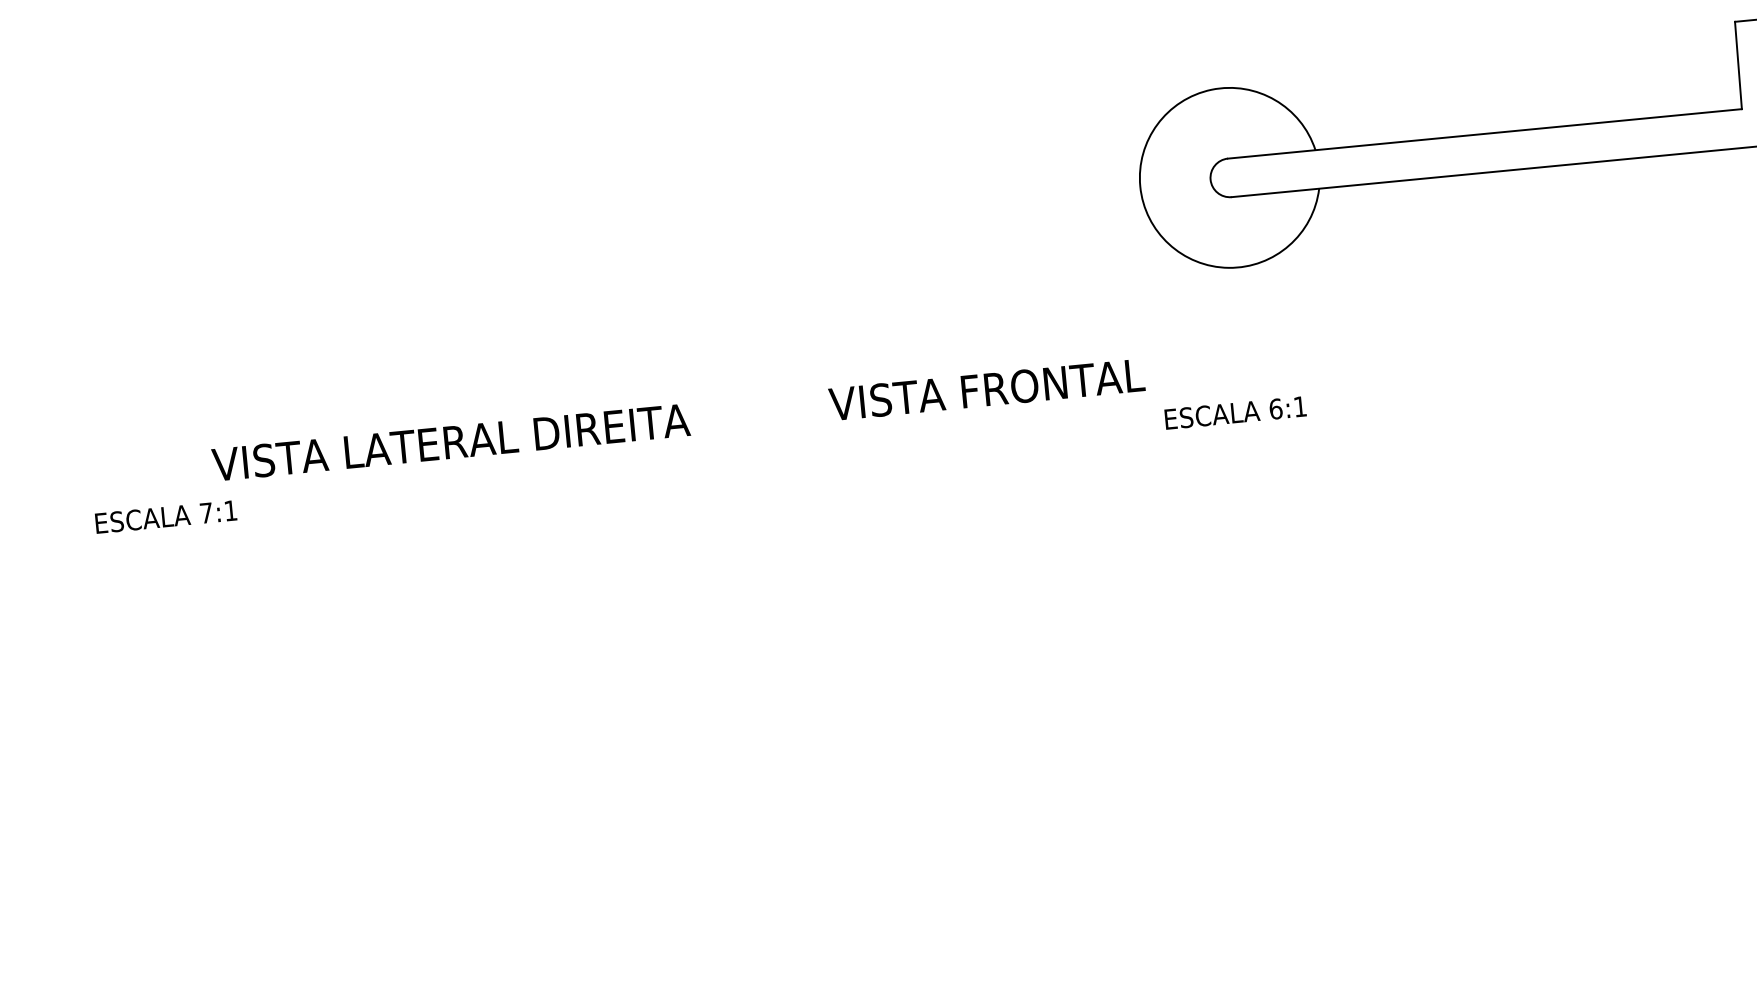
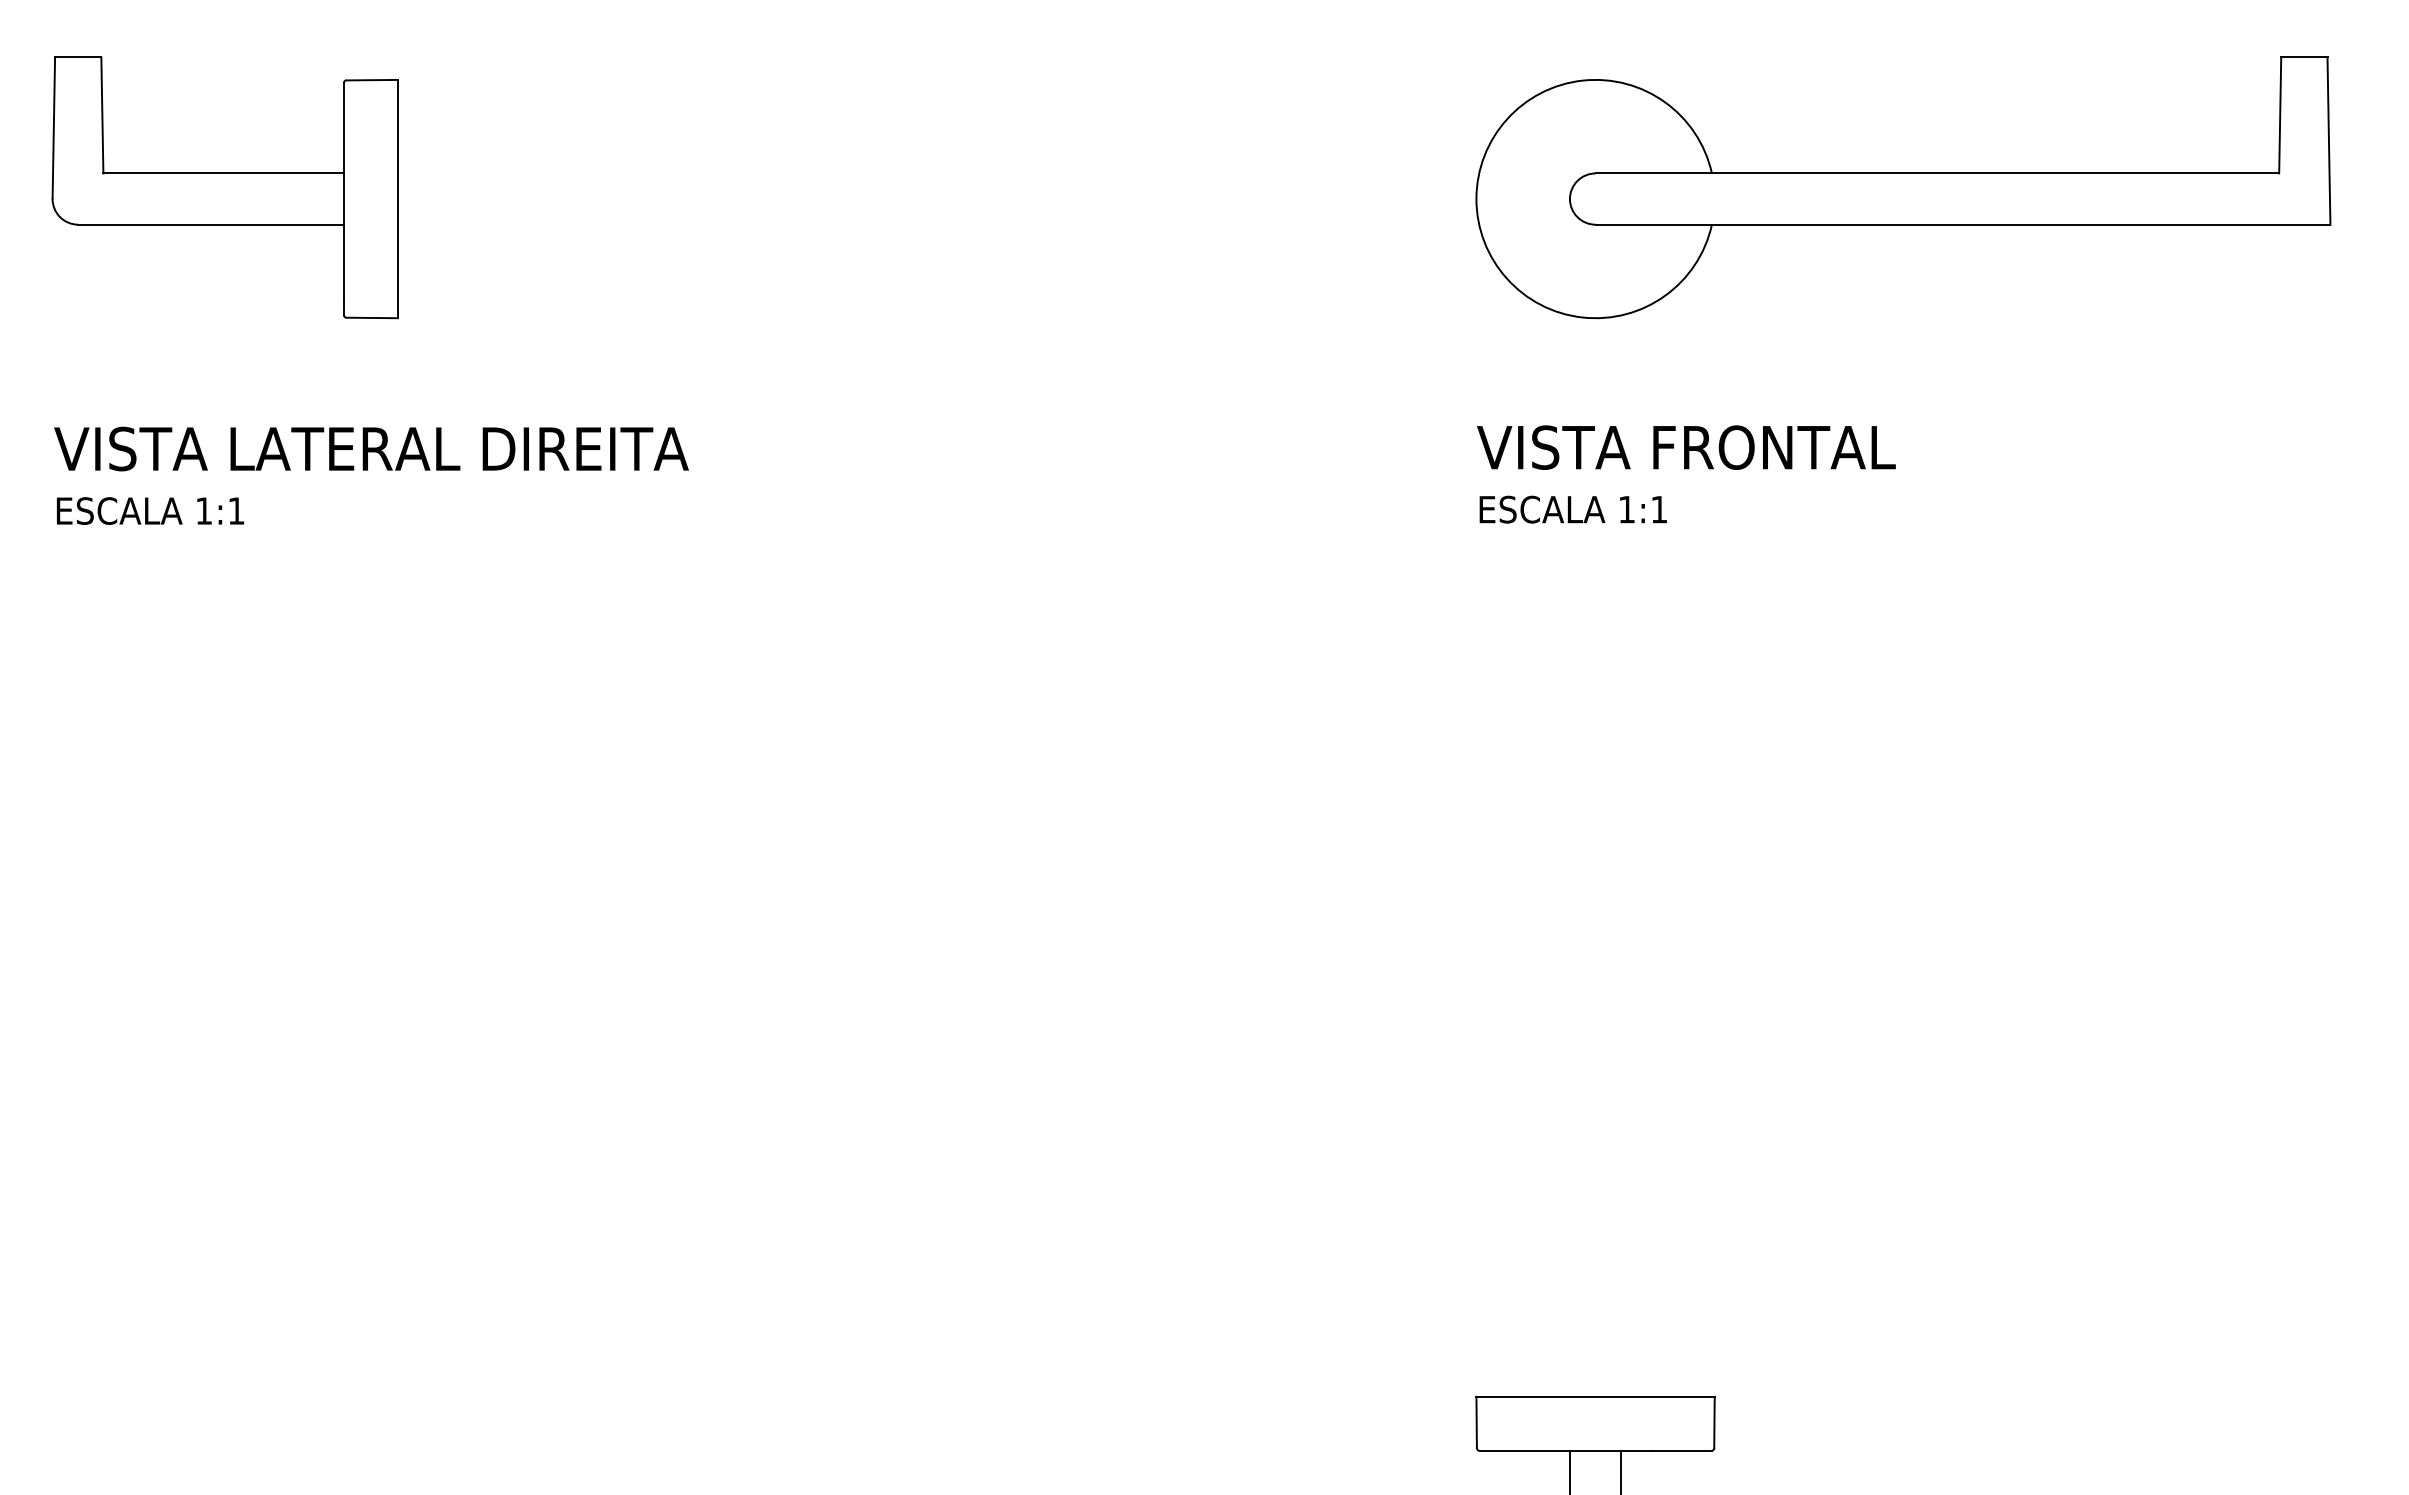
part: (198, 268) -> (224, 187), added
text: (986, 389) -> (1686, 447), moved
text: (1275, 409) -> (1626, 509), 6:1 -> 1:1
text: (451, 442) -> (371, 448), moved
text: (205, 512) -> (203, 510), 7:1 -> 1:1

